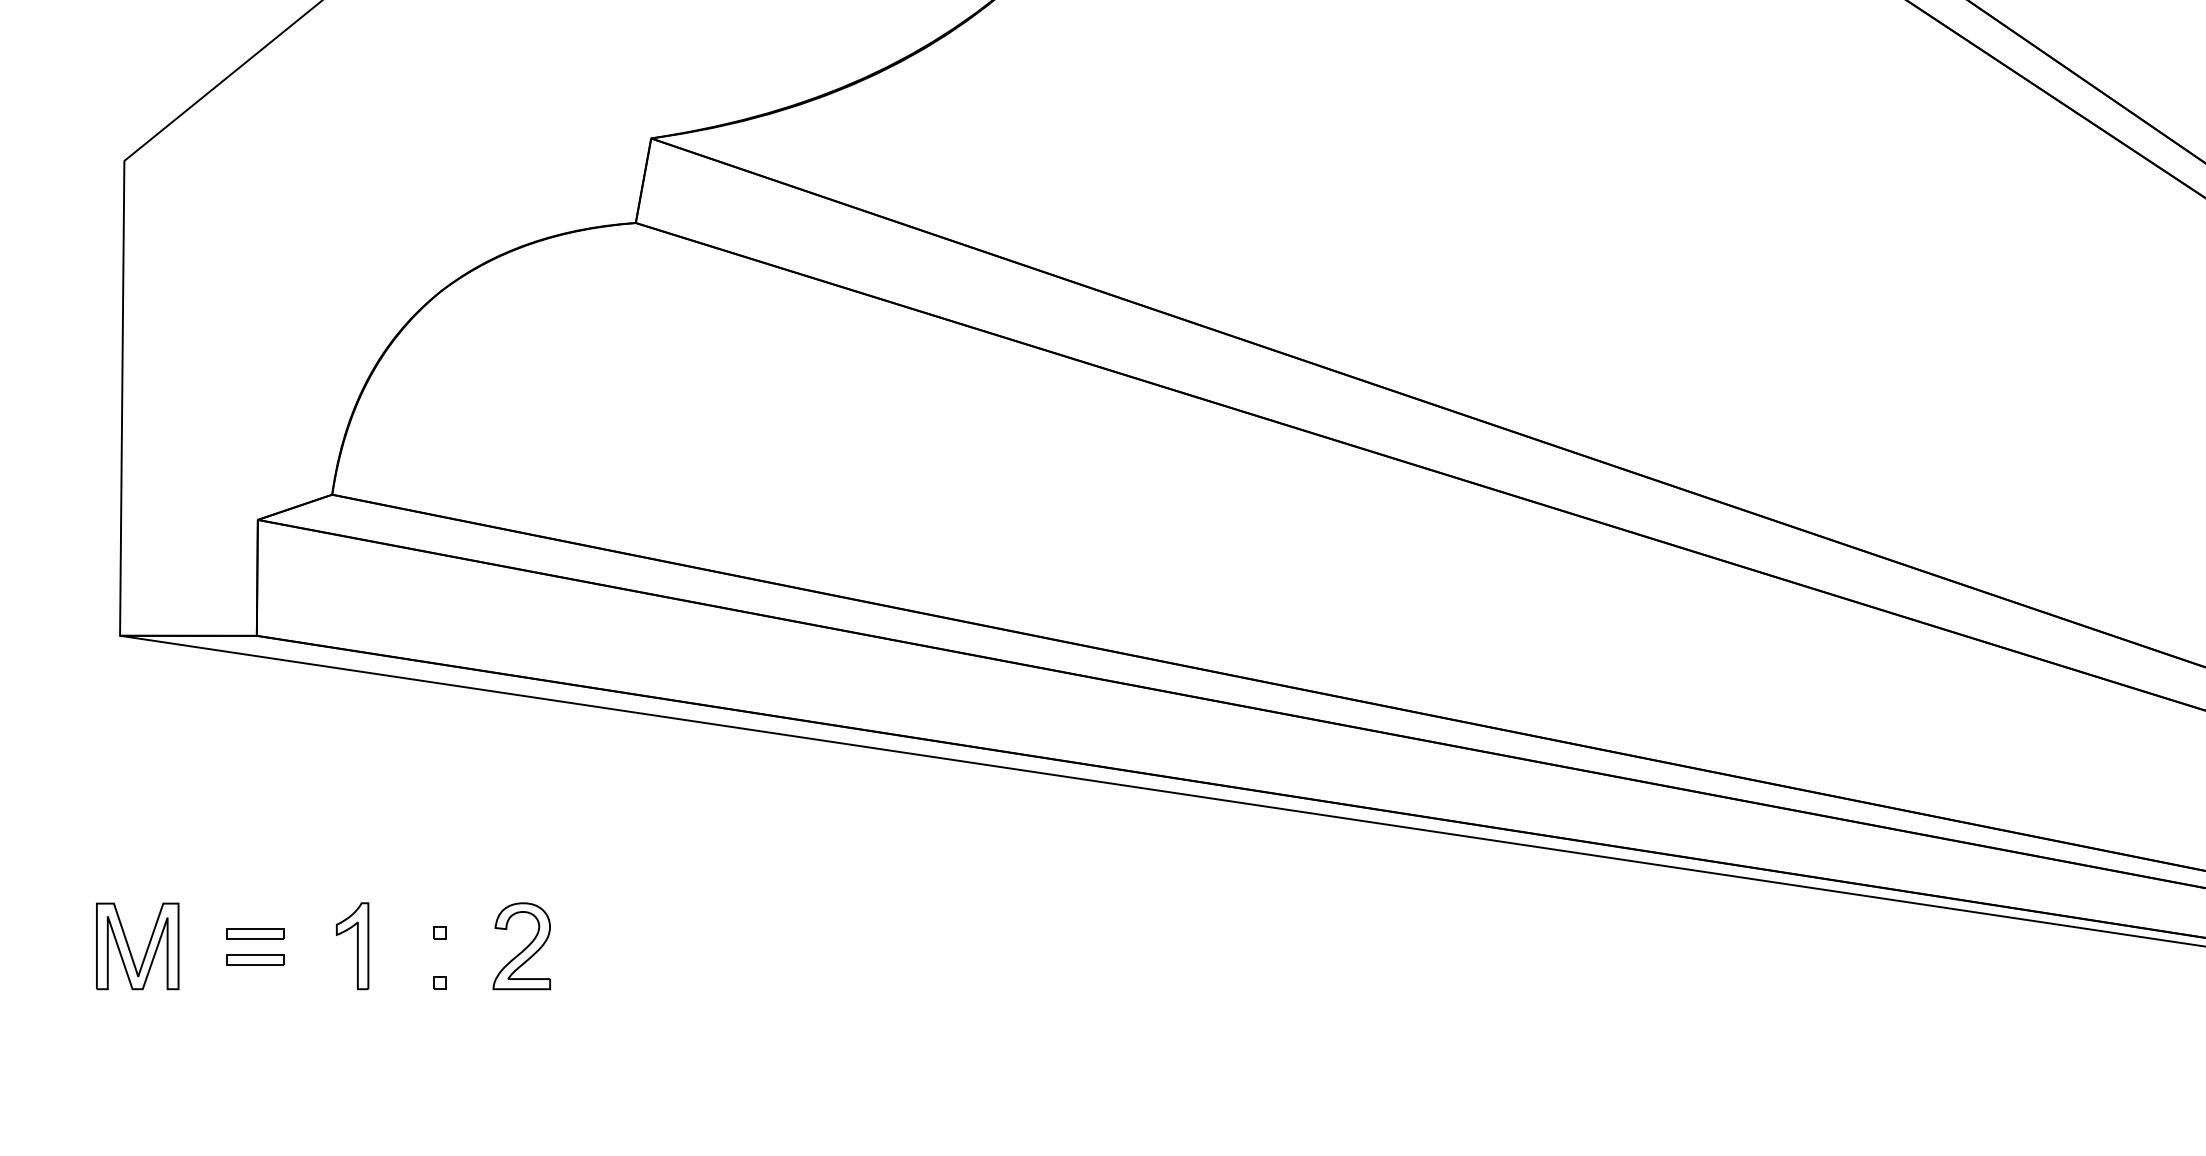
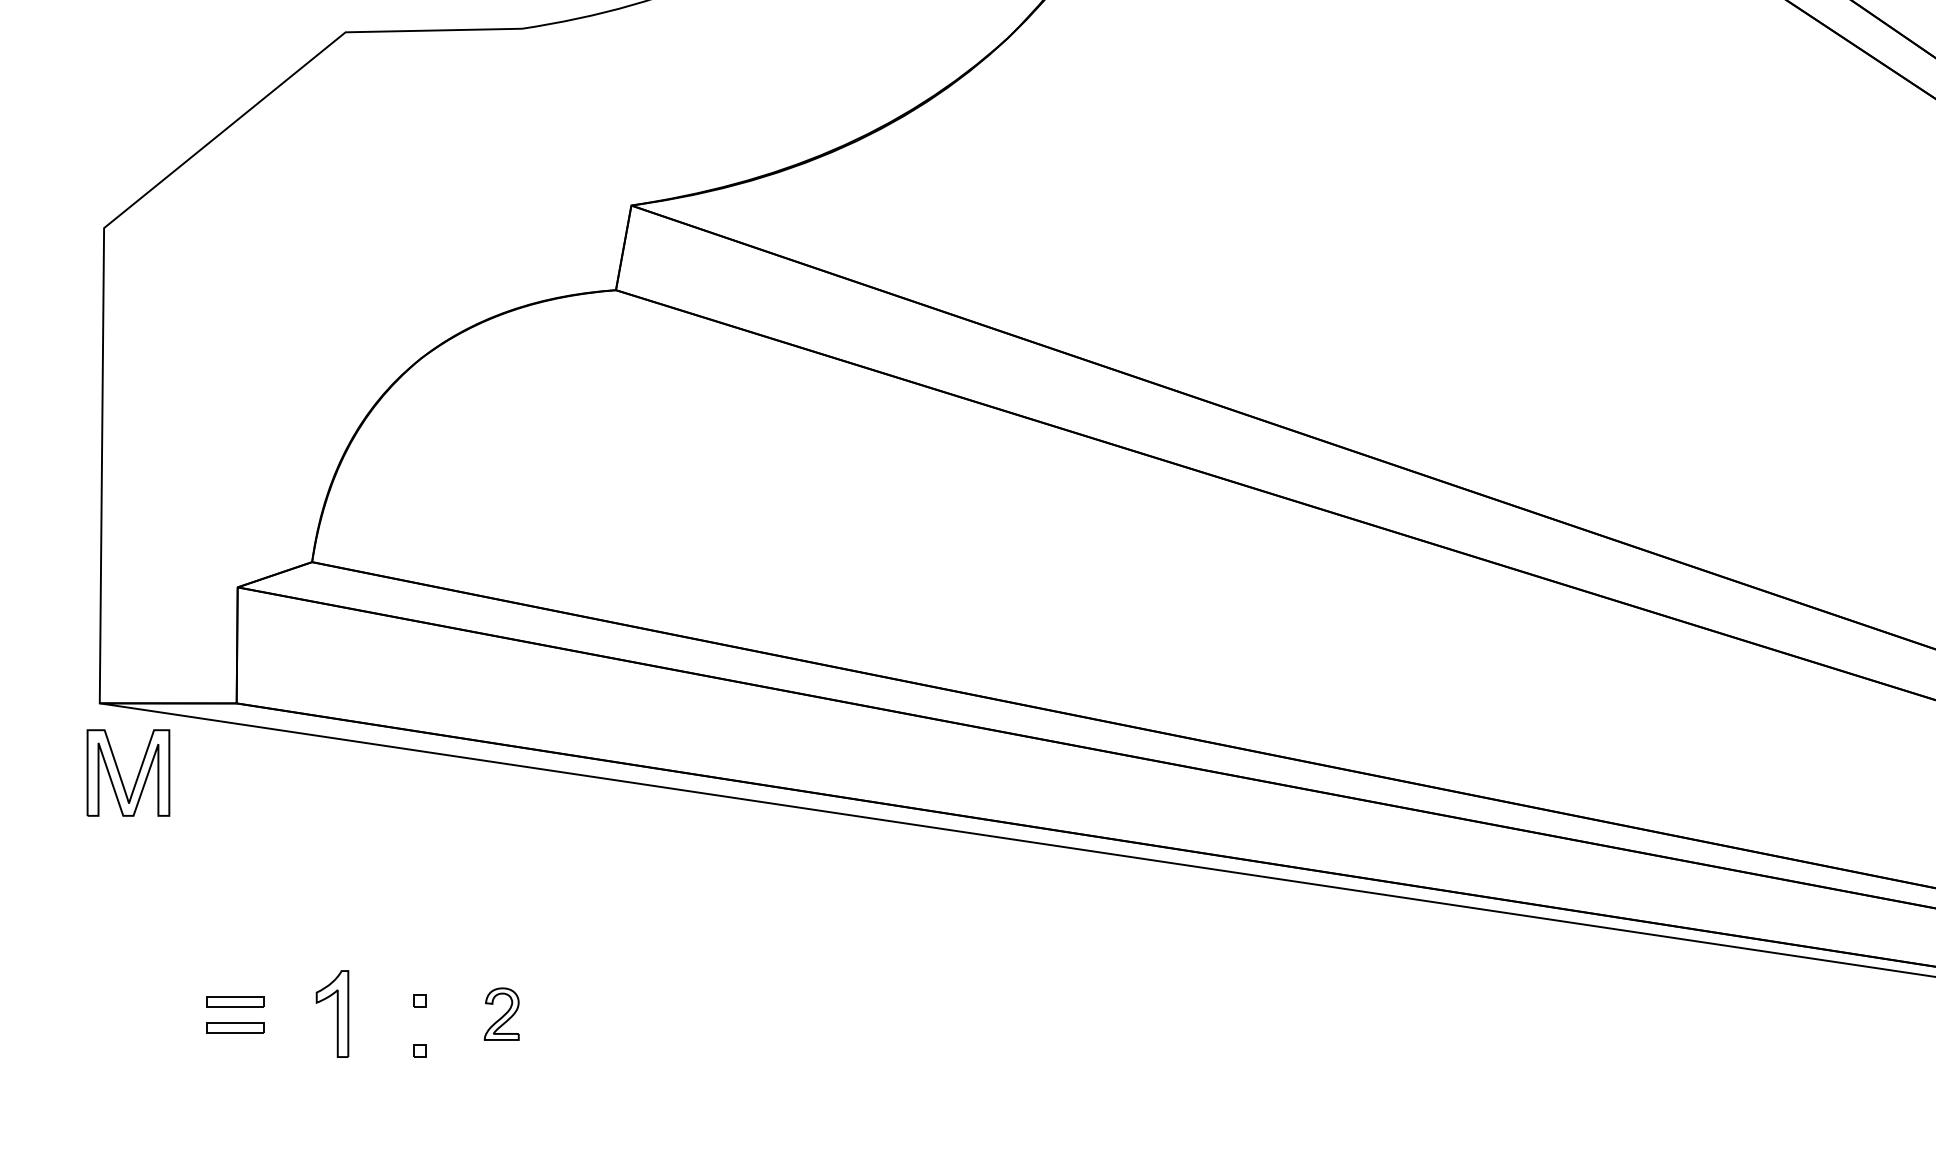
part: (521, 946) -> (501, 1014), size x0.6
part: (130, 949) -> (121, 776), moved

